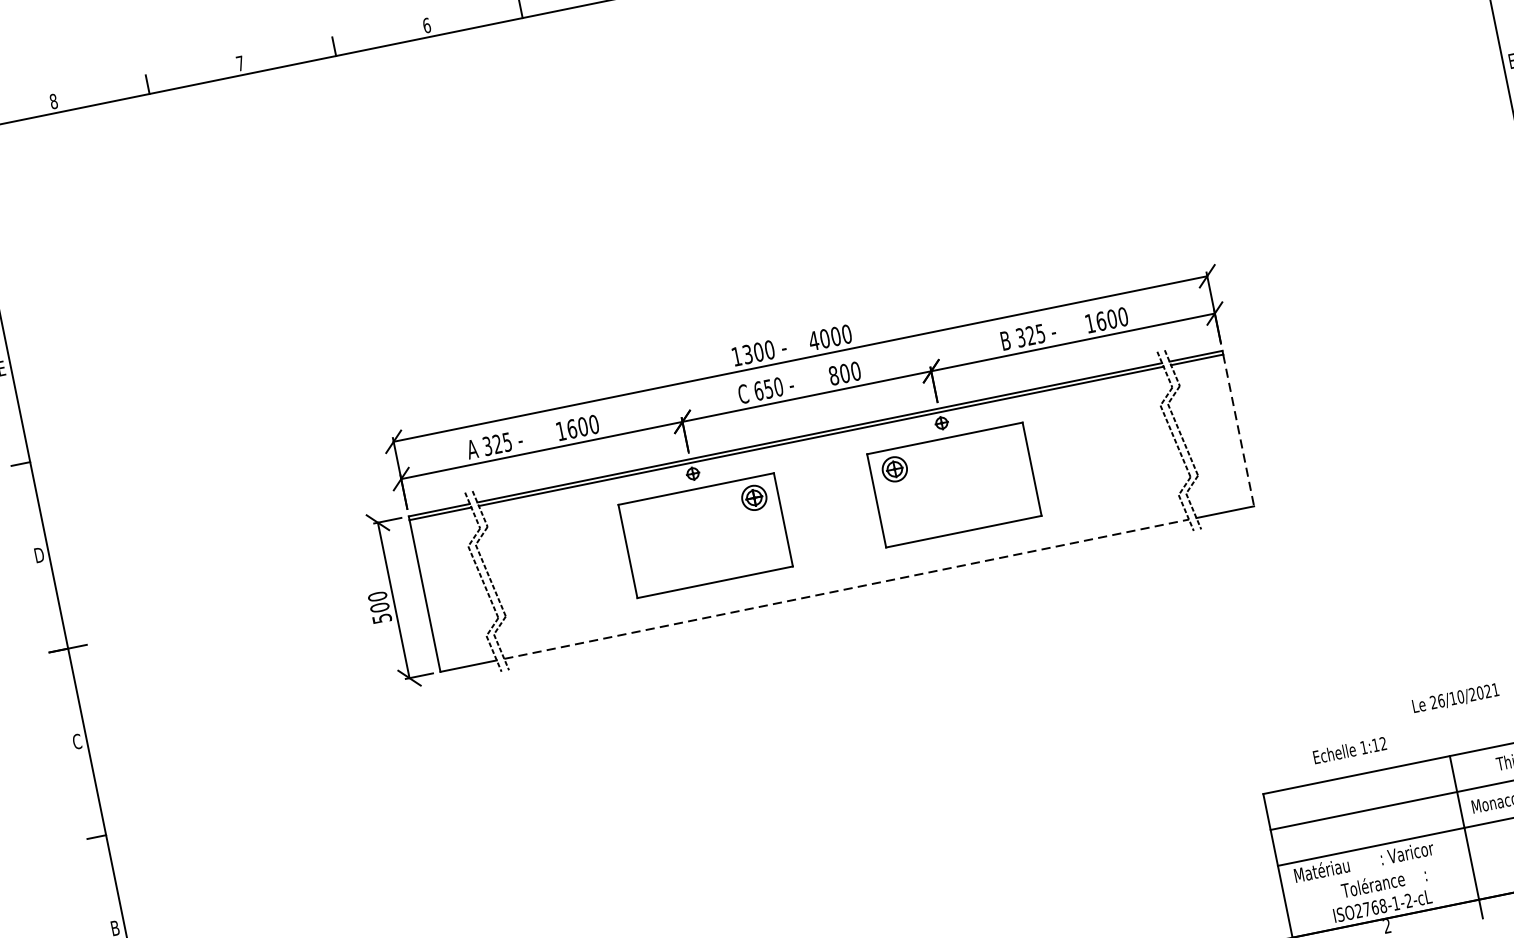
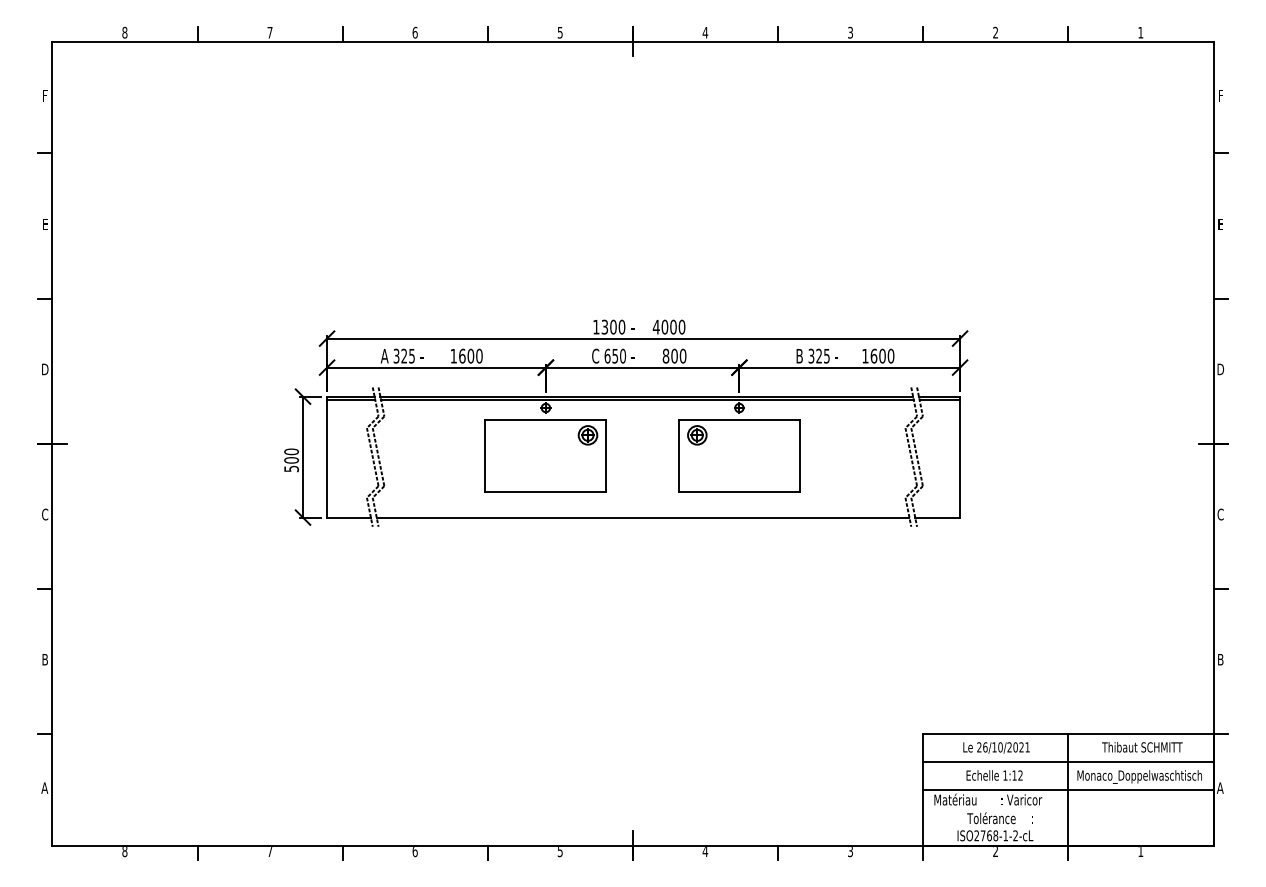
line: (1239, 431) -> (960, 459), dashed -> solid
line: (847, 588) -> (643, 517), dashed -> solid
text: (1455, 698) -> (996, 747), moved
text: (1349, 750) -> (994, 775), moved

